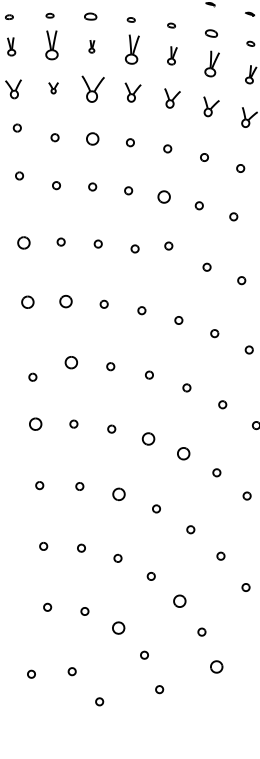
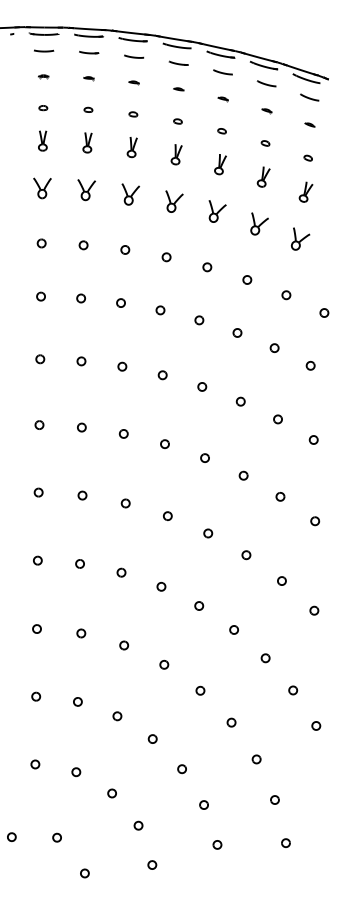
part: (90, 16) -> (133, 114), size x0.62
part: (211, 33) -> (265, 143), size x0.62
part: (51, 45) -> (87, 142), size x0.62
part: (91, 46) -> (131, 147), size x1.43
part: (132, 49) -> (176, 154), size x0.62
part: (211, 63) -> (263, 176), size x0.71
part: (53, 88) -> (86, 190), size x1.67
part: (93, 88) -> (130, 194), size x0.71
part: (17, 128) -> (41, 243), moved
part: (92, 138) -> (125, 249), size x0.62
part: (19, 175) -> (40, 296), moved
part: (164, 197) -> (199, 320), size x0.62
part: (24, 243) -> (40, 359), size x0.62
part: (168, 245) -> (202, 386), moved
part: (27, 301) -> (39, 424), size x0.62
part: (65, 301) -> (81, 427), size x0.62
part: (71, 362) -> (82, 495), size x0.62
part: (32, 377) -> (38, 492), moved
part: (35, 423) -> (37, 560), size x0.62
part: (148, 438) -> (161, 586), size x0.62
part: (184, 453) -> (199, 605), size x0.62
part: (119, 494) -> (124, 645), size x0.62
part: (179, 601) -> (181, 769), size x0.62
part: (118, 628) -> (111, 793), size x0.62
part: (216, 666) -> (217, 844), size x0.62

